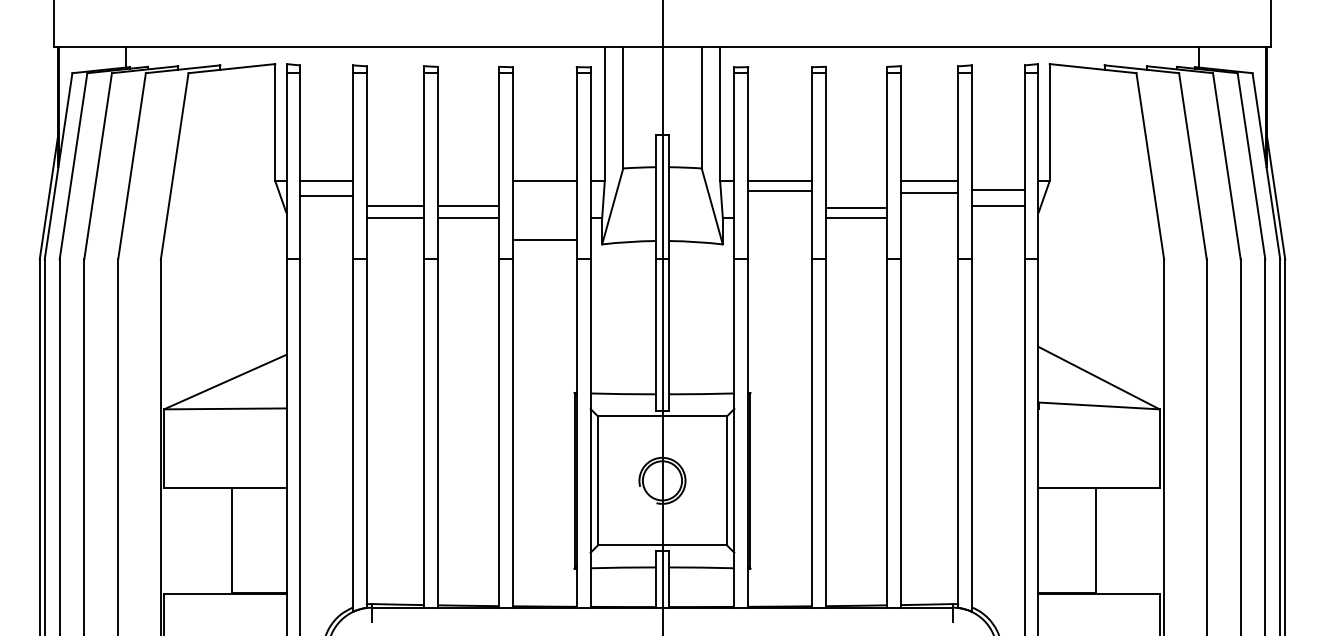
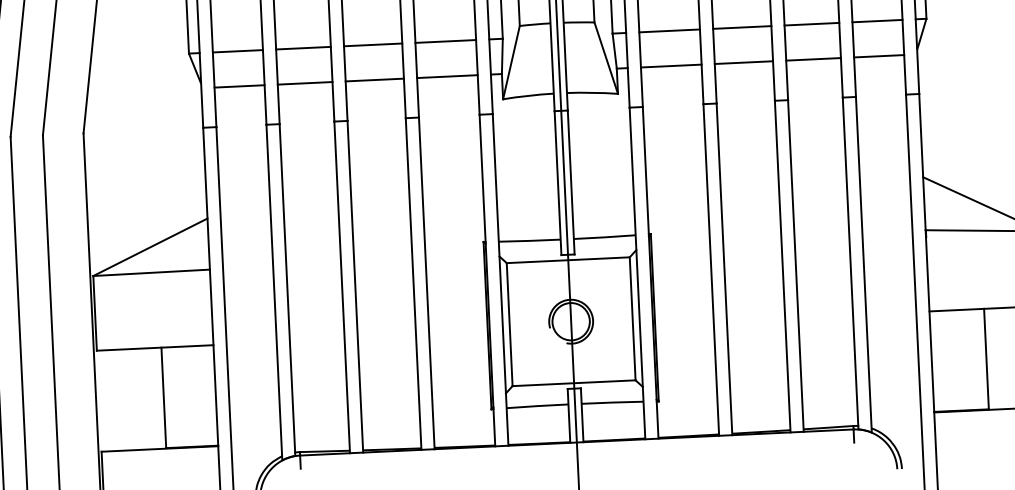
line: (998, 189) -> (879, 55), moved
line: (779, 190) -> (670, 65), moved
line: (929, 192) -> (813, 58), moved
line: (326, 195) -> (239, 86), moved
line: (395, 206) -> (303, 48), moved
line: (468, 206) -> (372, 45), moved
line: (998, 206) -> (877, 21), moved
line: (855, 208) -> (741, 27), moved
line: (544, 239) -> (446, 76), moved

